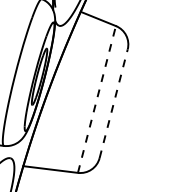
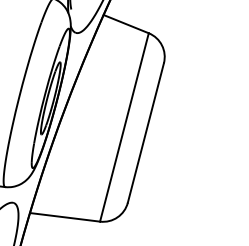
line: (96, 99) -> (123, 127), dashed -> solid
line: (113, 103) -> (145, 132), dashed -> solid

